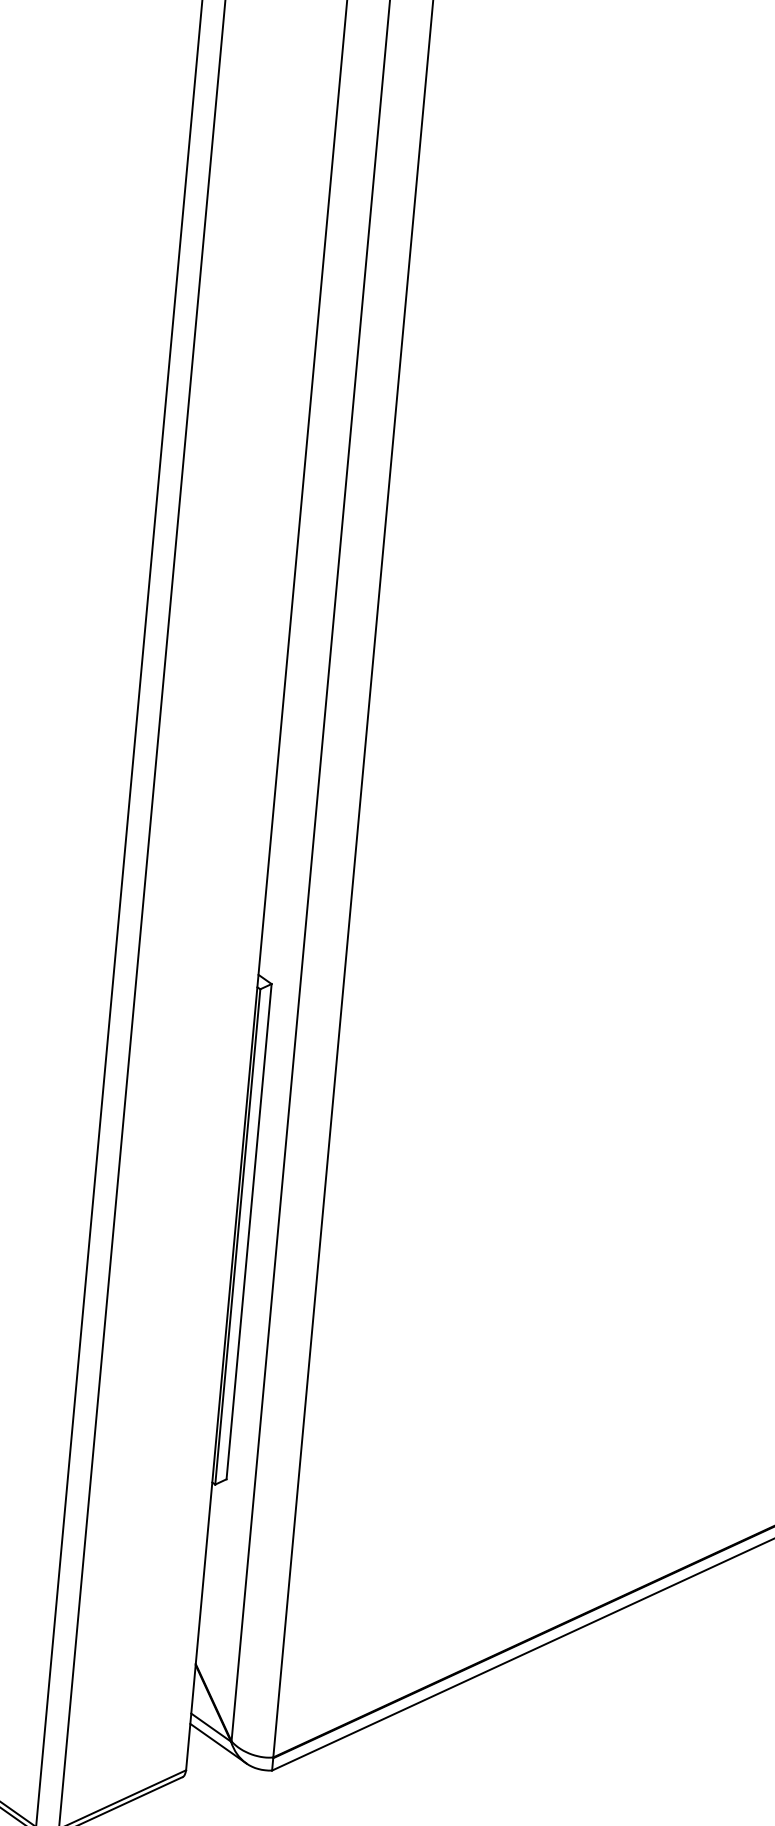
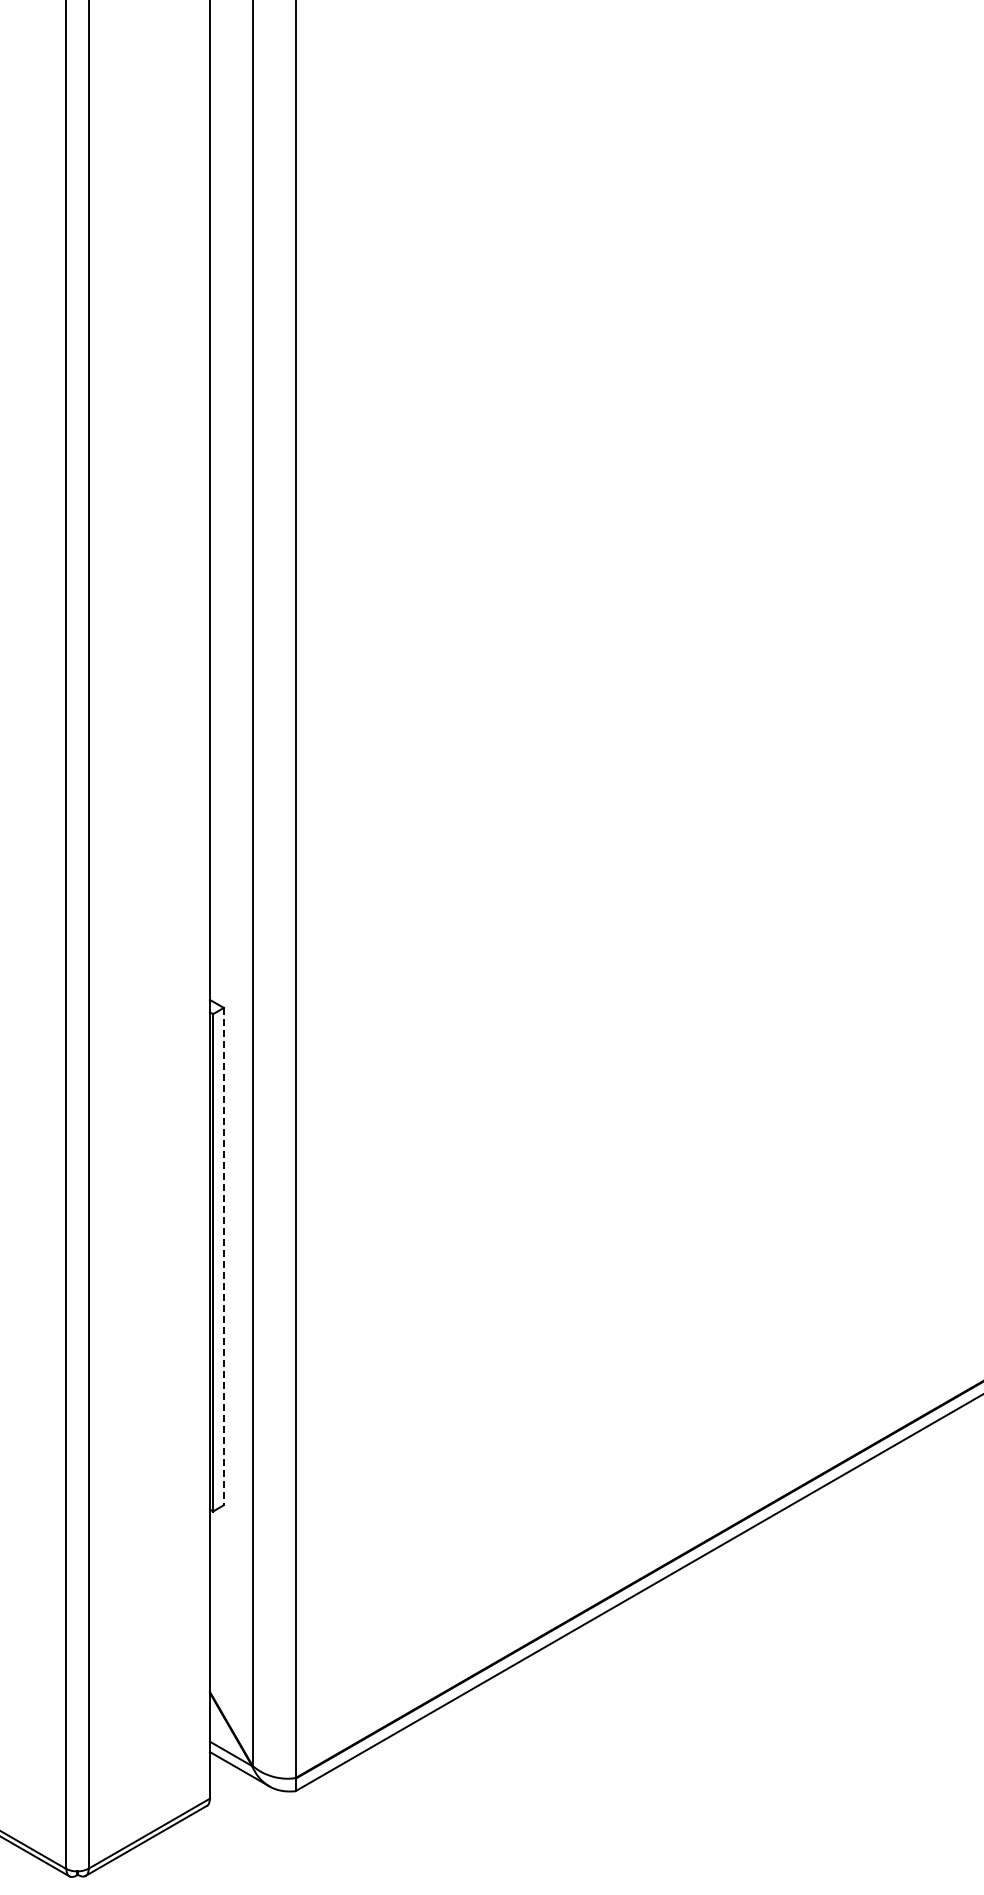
line: (248, 1231) -> (223, 1256), solid -> dashed

